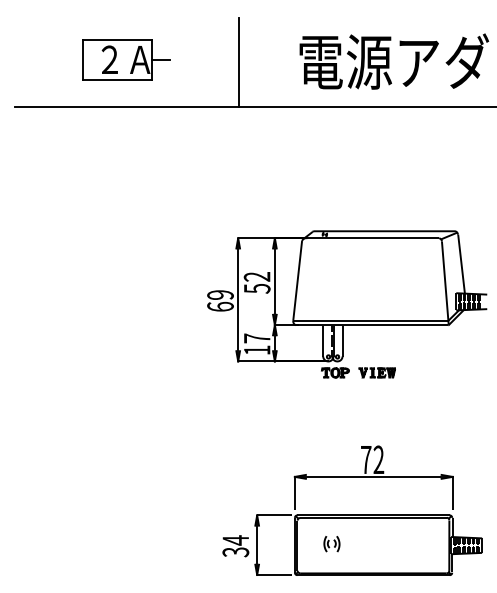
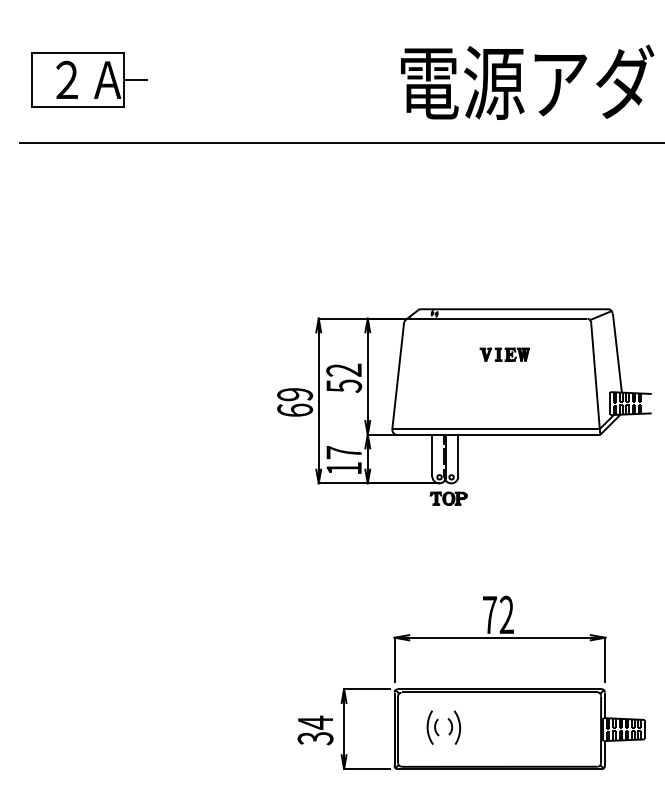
part: (126, 59) -> (89, 79), moved
line: (238, 62) -> (319, 83), removed
part: (377, 372) -> (504, 354), moved
part: (332, 544) -> (444, 727), size x1.6

